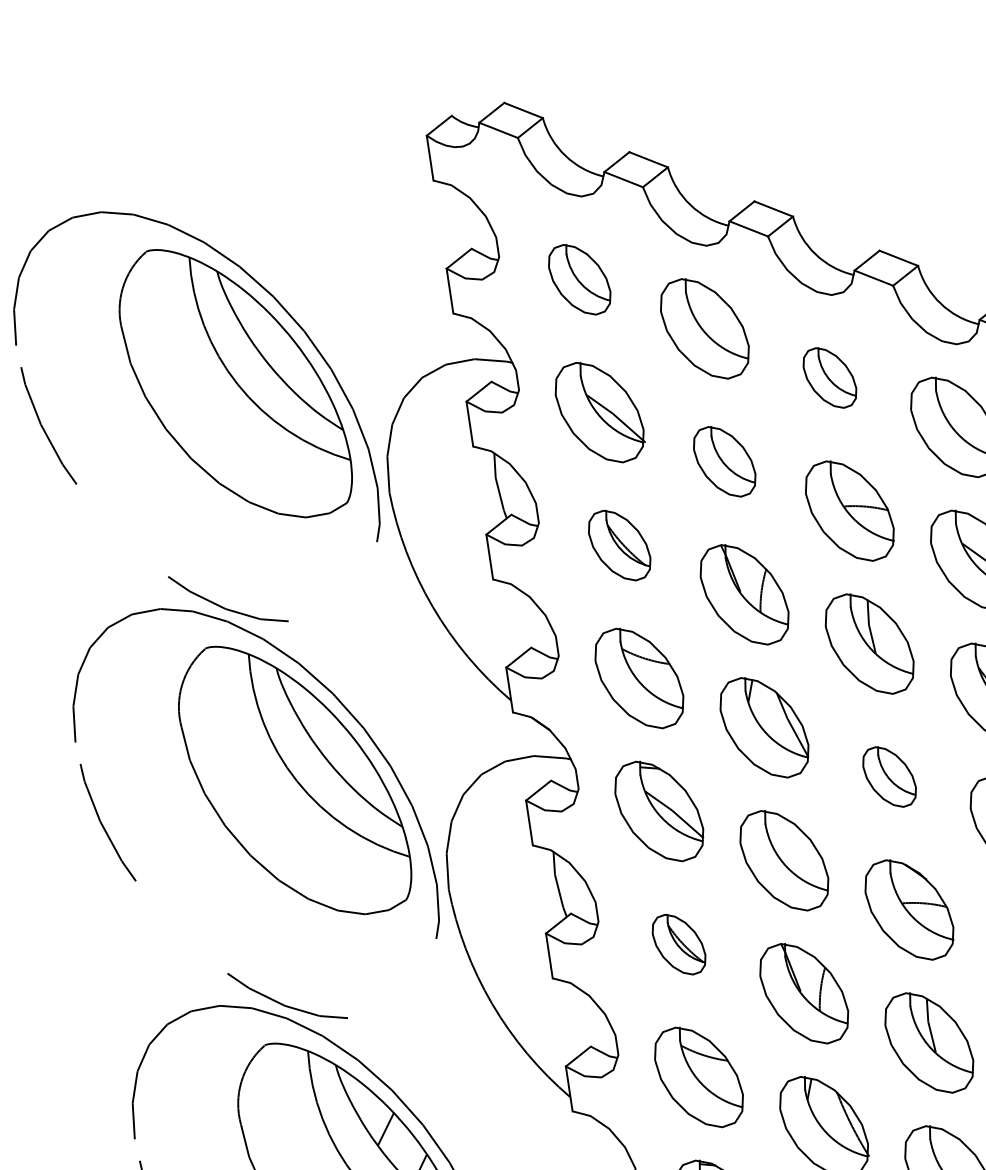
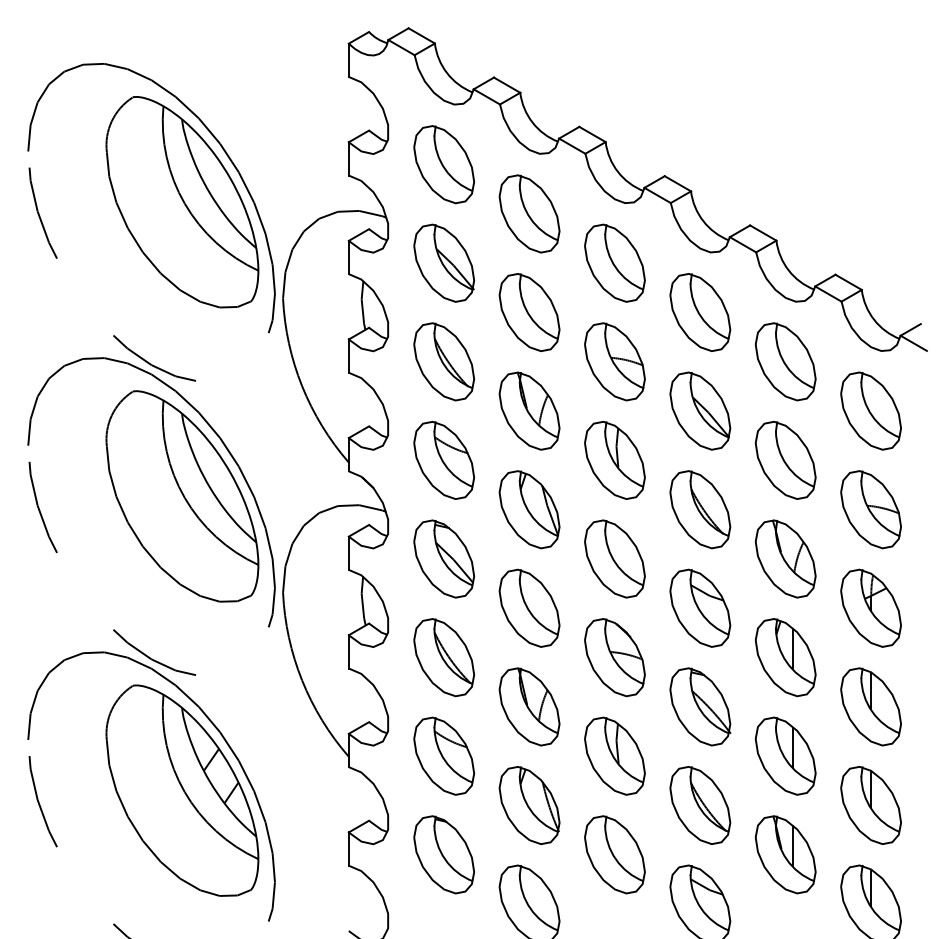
part: (578, 279) -> (443, 164), size x1.43
part: (829, 377) -> (614, 262), size x1.67
part: (724, 461) -> (529, 312), size x1.43
part: (619, 545) -> (444, 361), size x1.43
part: (888, 776) -> (614, 558), size x1.67
part: (678, 944) -> (443, 657), size x1.67

